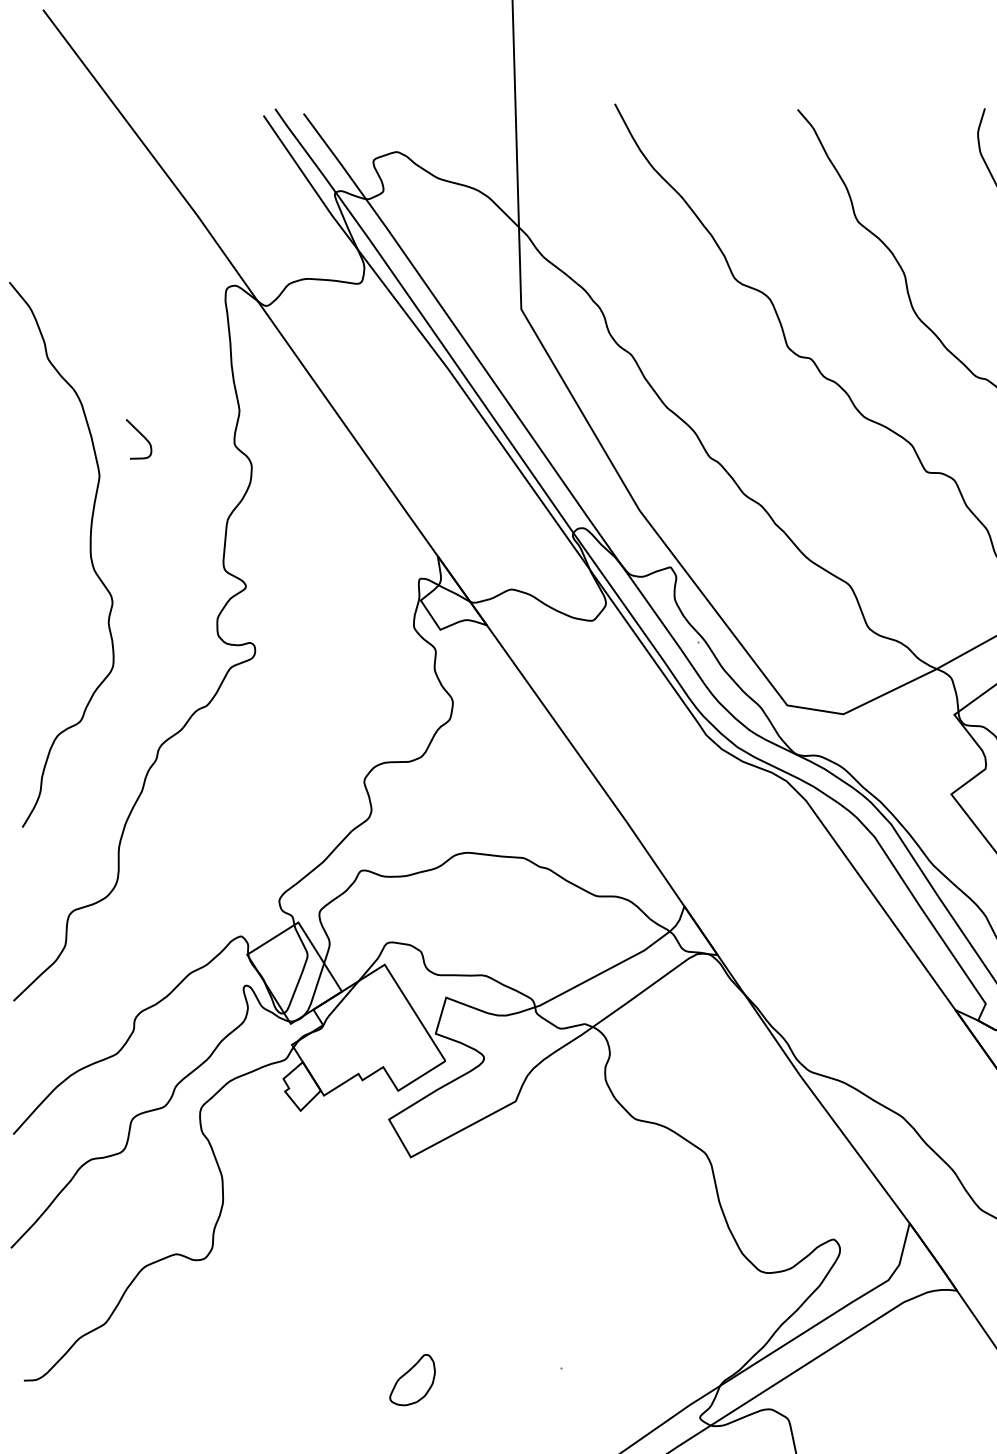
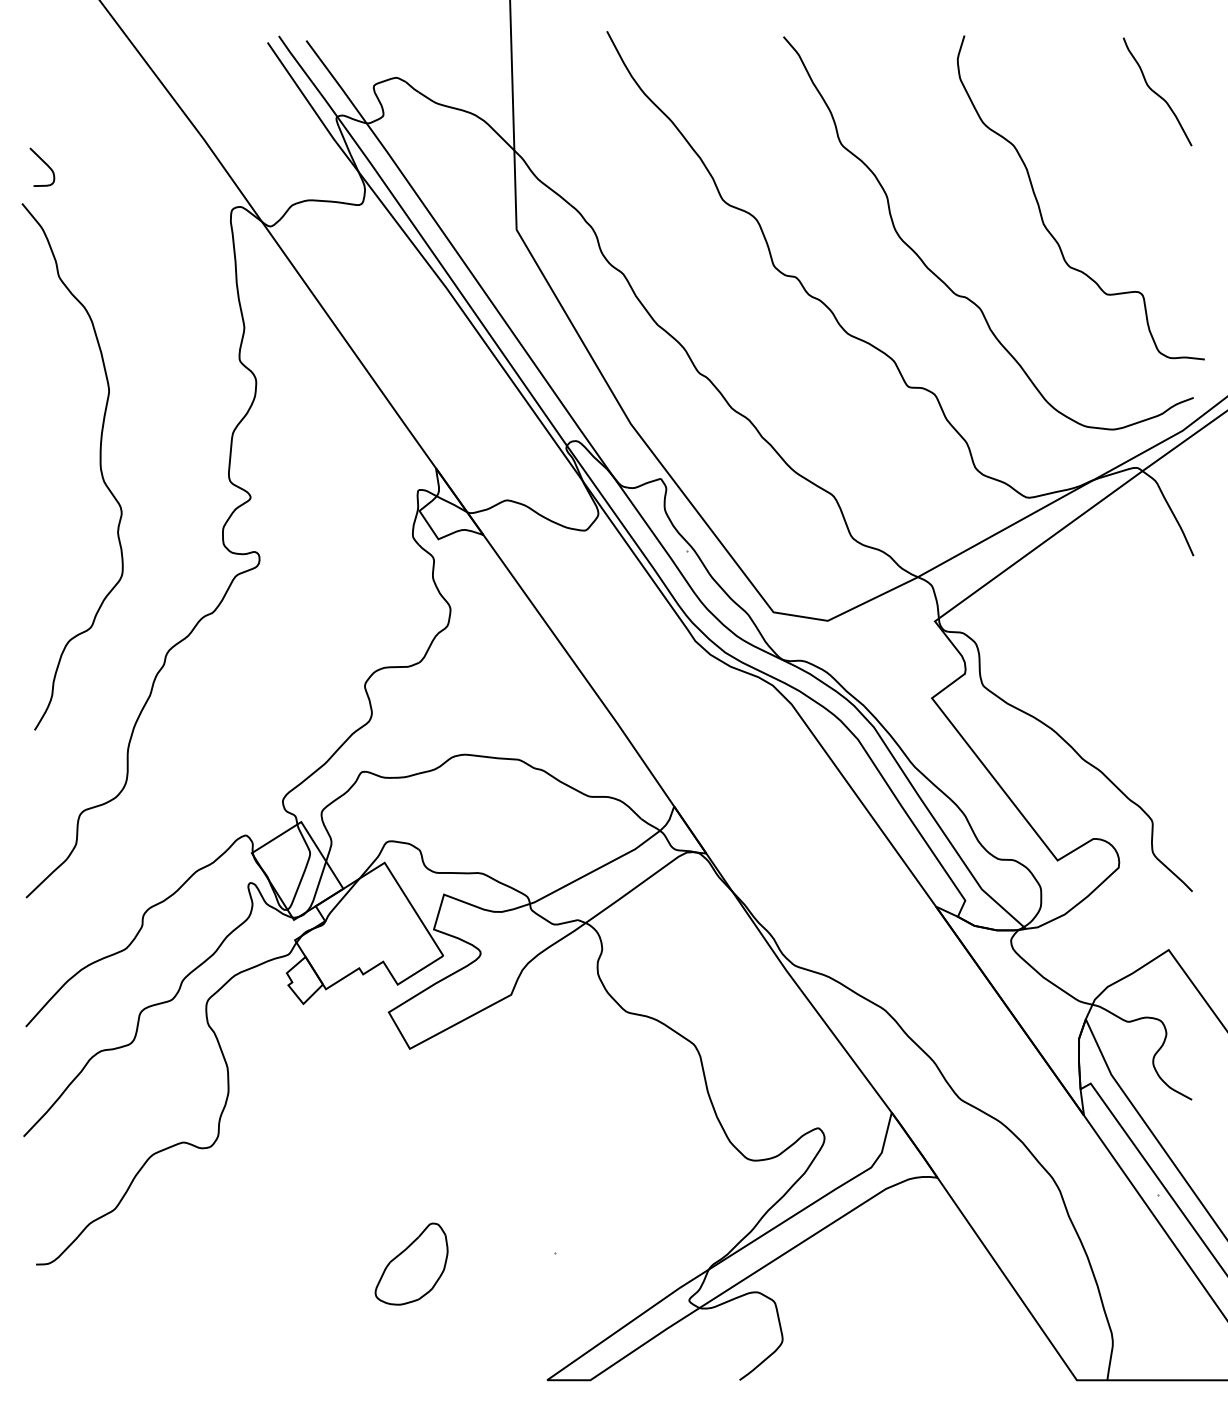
curve: (141, 435) -> (44, 163), moved
part: (412, 1379) -> (411, 1263), size x1.67

